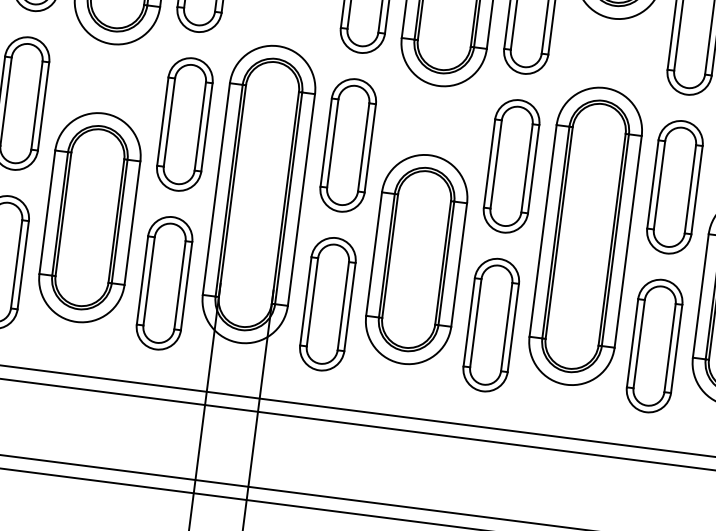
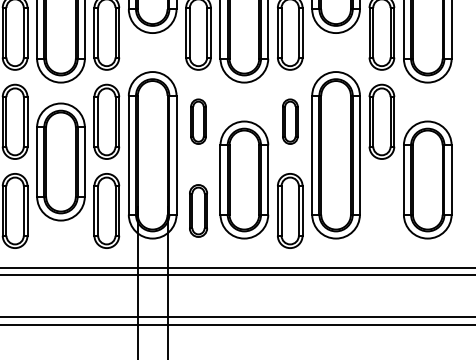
part: (348, 144) -> (198, 121), size x0.6
part: (512, 165) -> (290, 121), size x0.6
part: (89, 216) -> (60, 161), moved
part: (327, 303) -> (198, 210), size x0.7
part: (653, 345) -> (381, 210), removed

